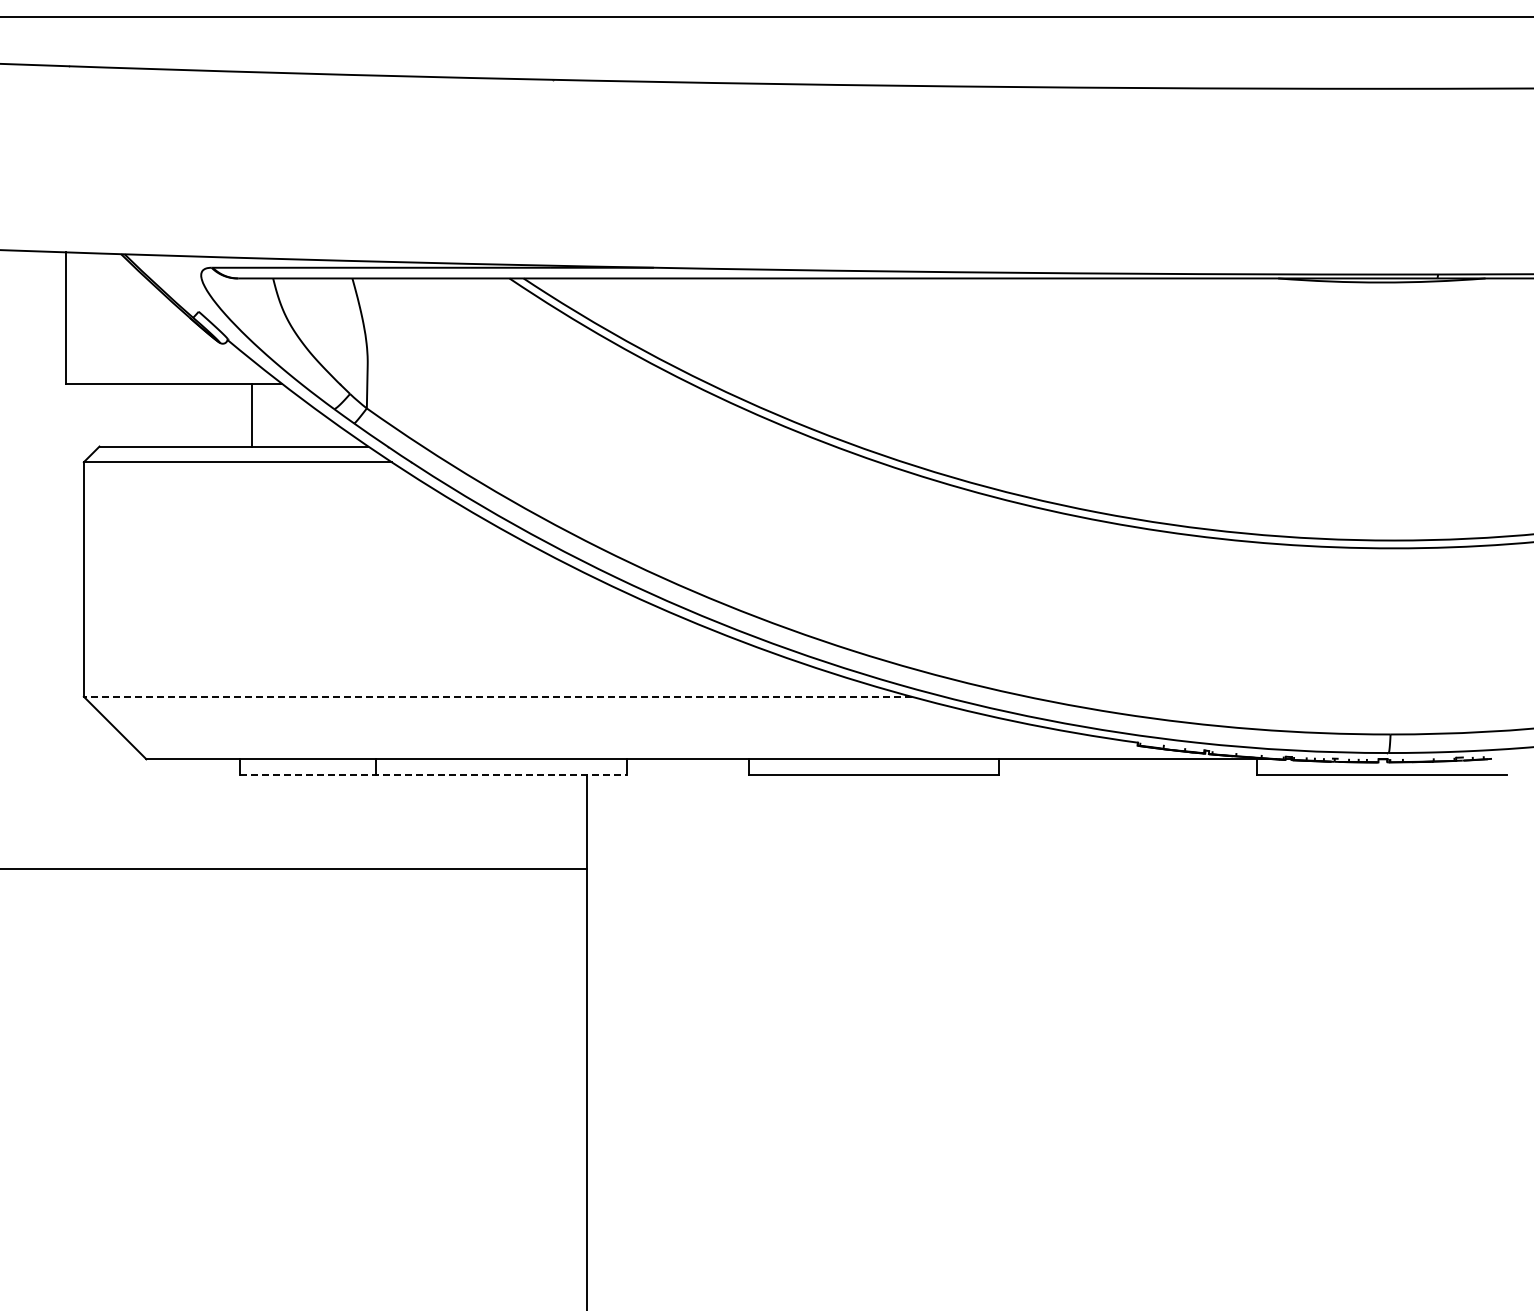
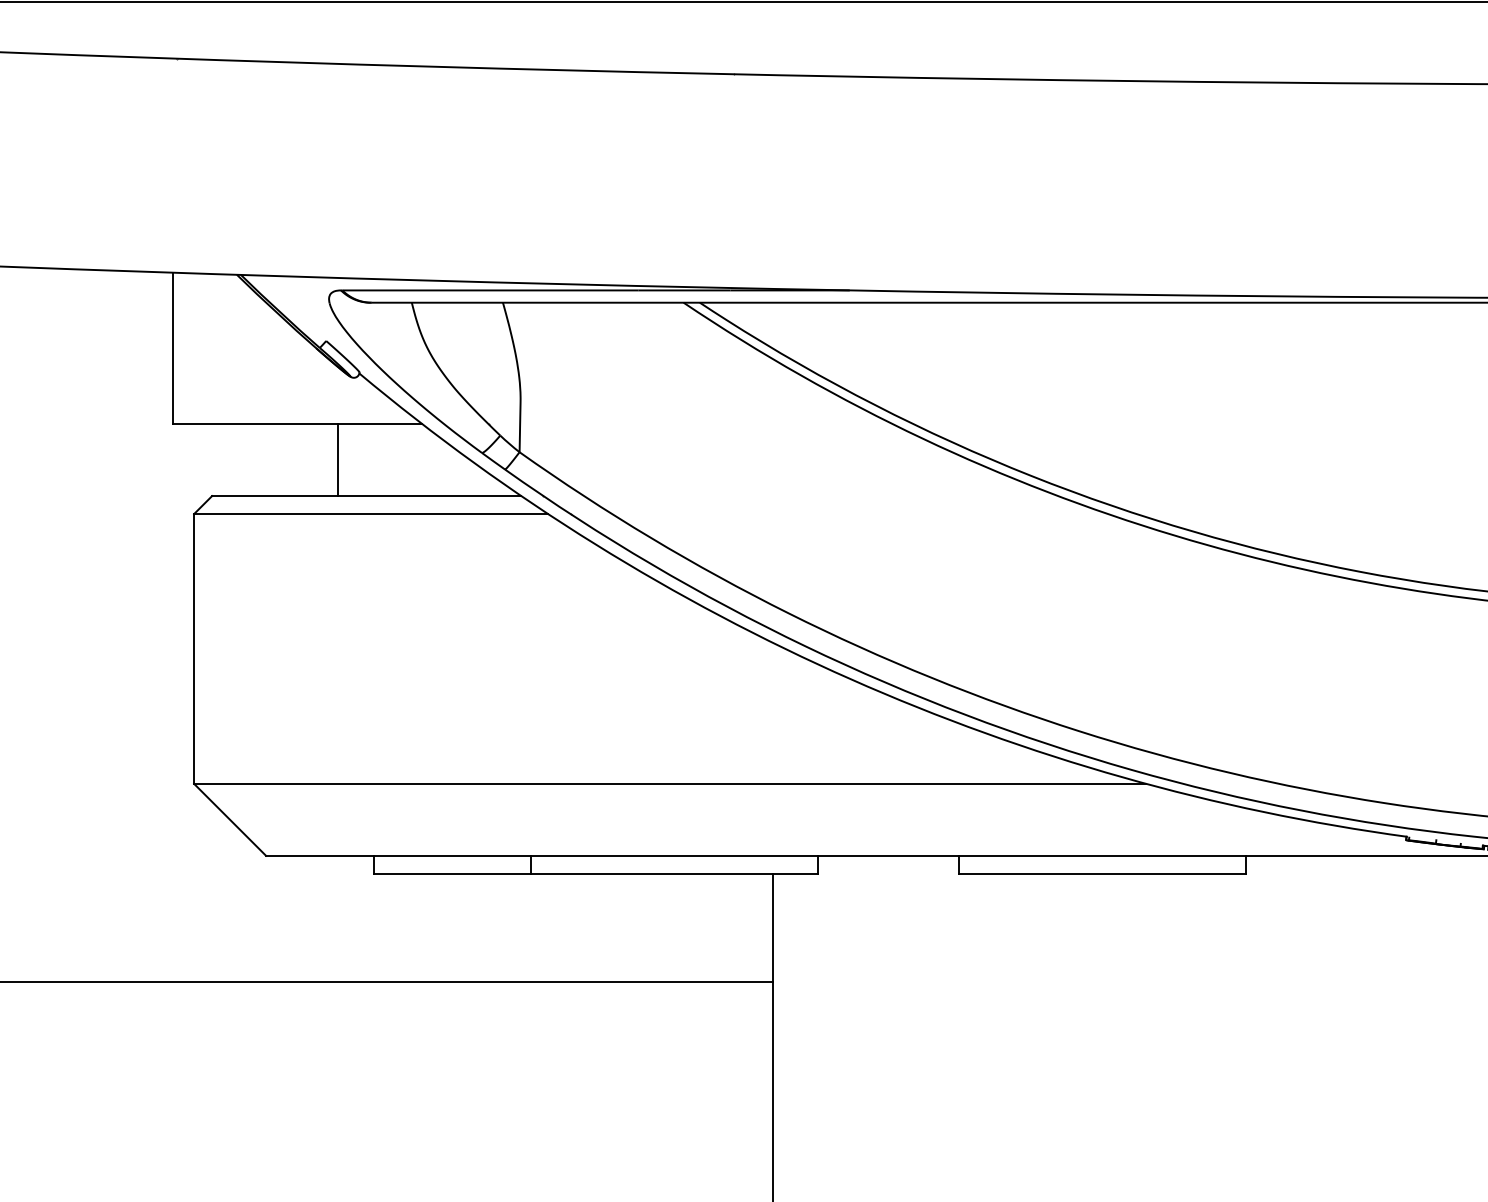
line: (252, 415) -> (338, 460), moved
line: (497, 696) -> (669, 783), dashed -> solid
line: (433, 774) -> (596, 873), dashed -> solid

